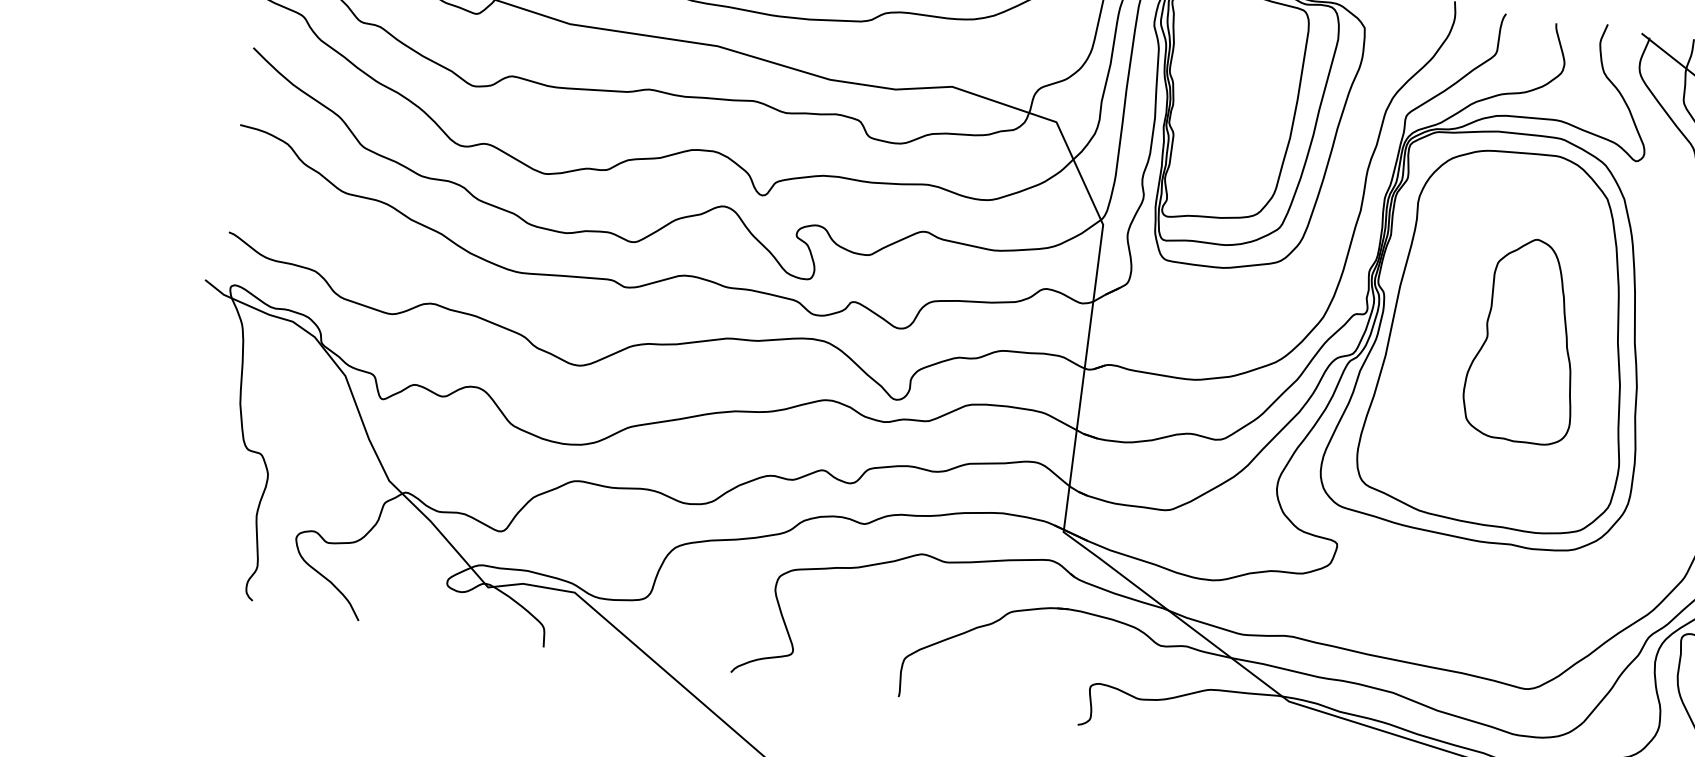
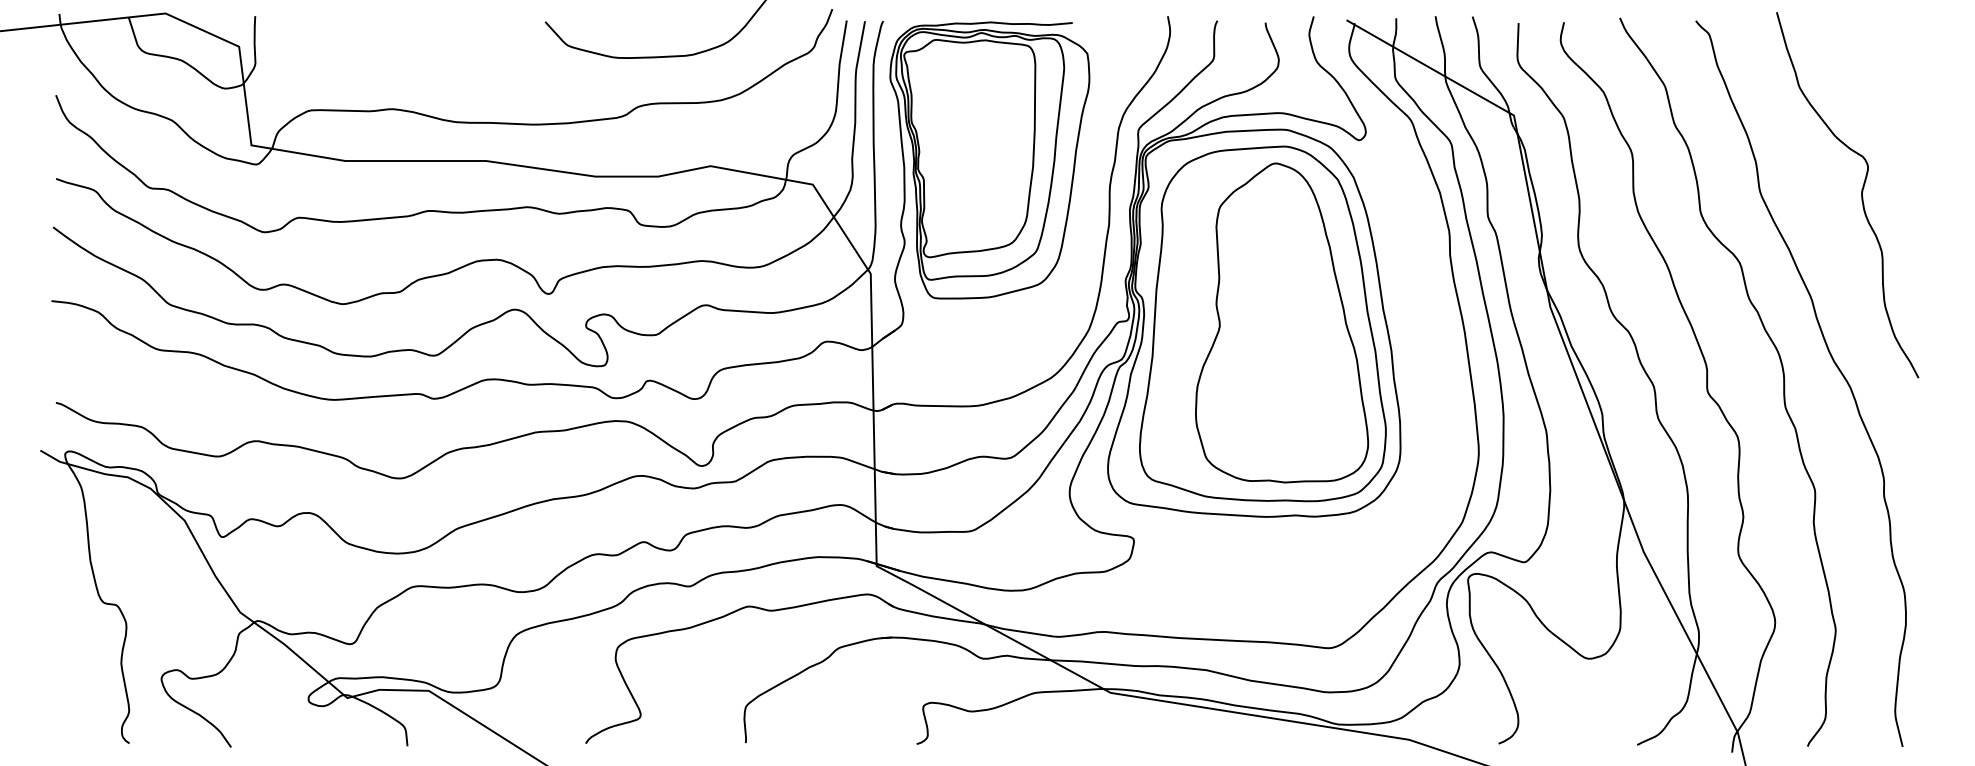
part: (1527, 340) -> (1282, 322), size x1.67

